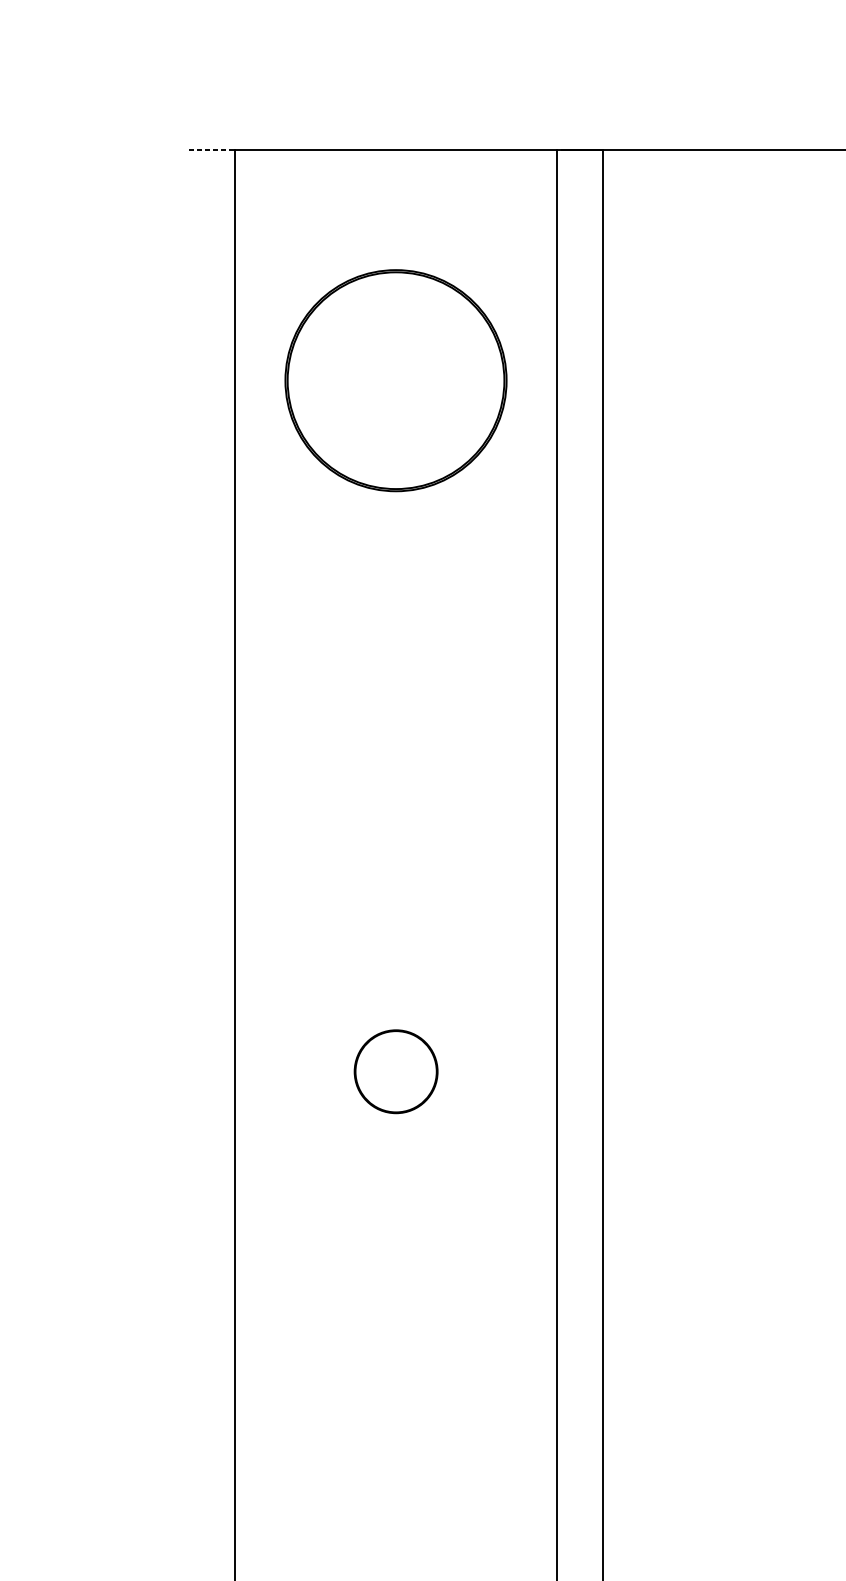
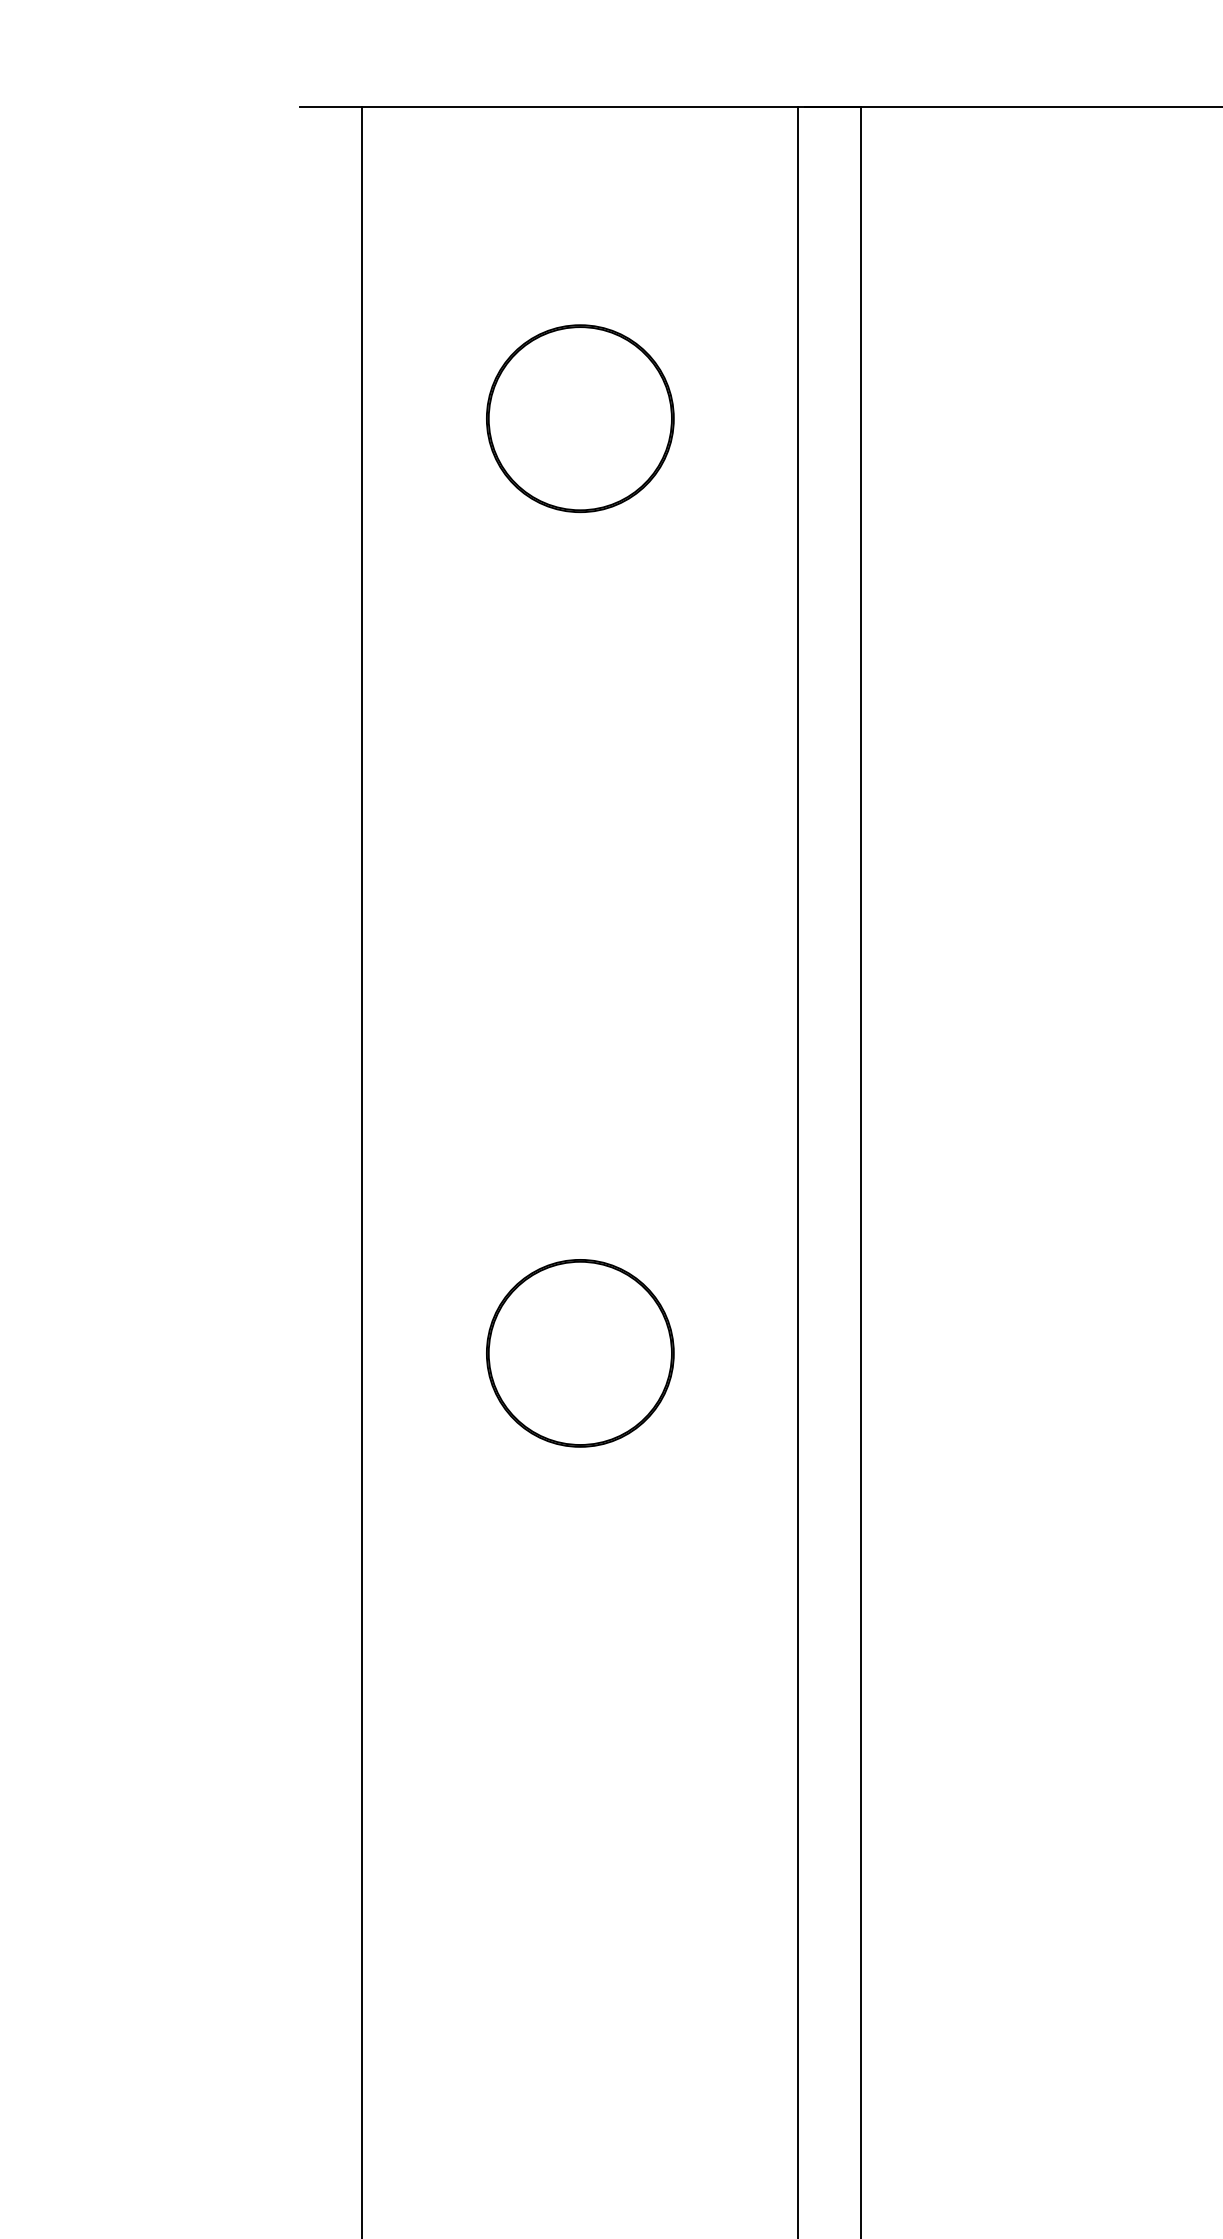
line: (212, 150) -> (331, 107), dashed -> solid
part: (396, 380) -> (580, 418), size x0.62
part: (396, 1071) -> (580, 1353), size x1.67

